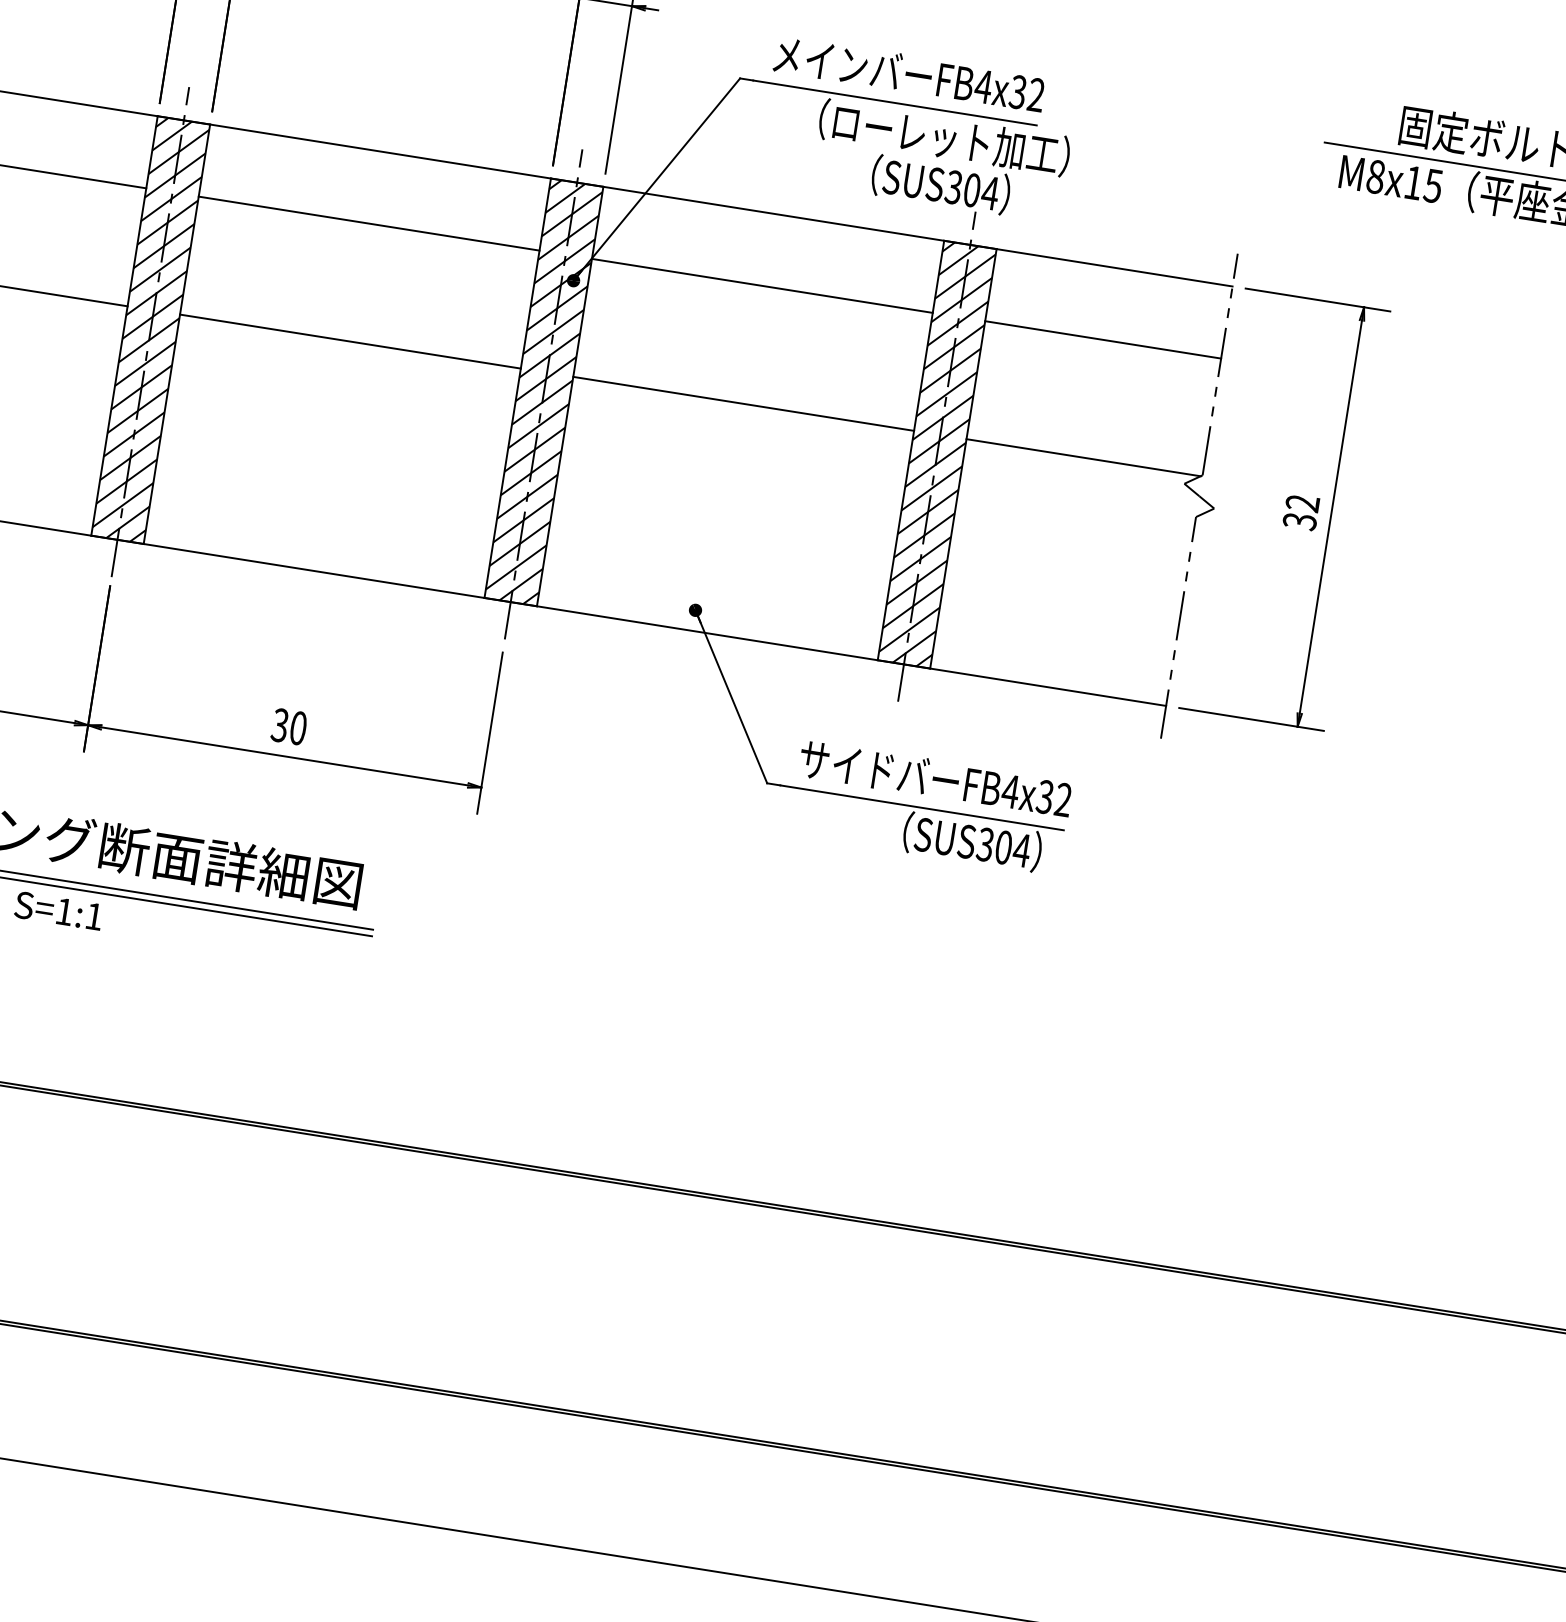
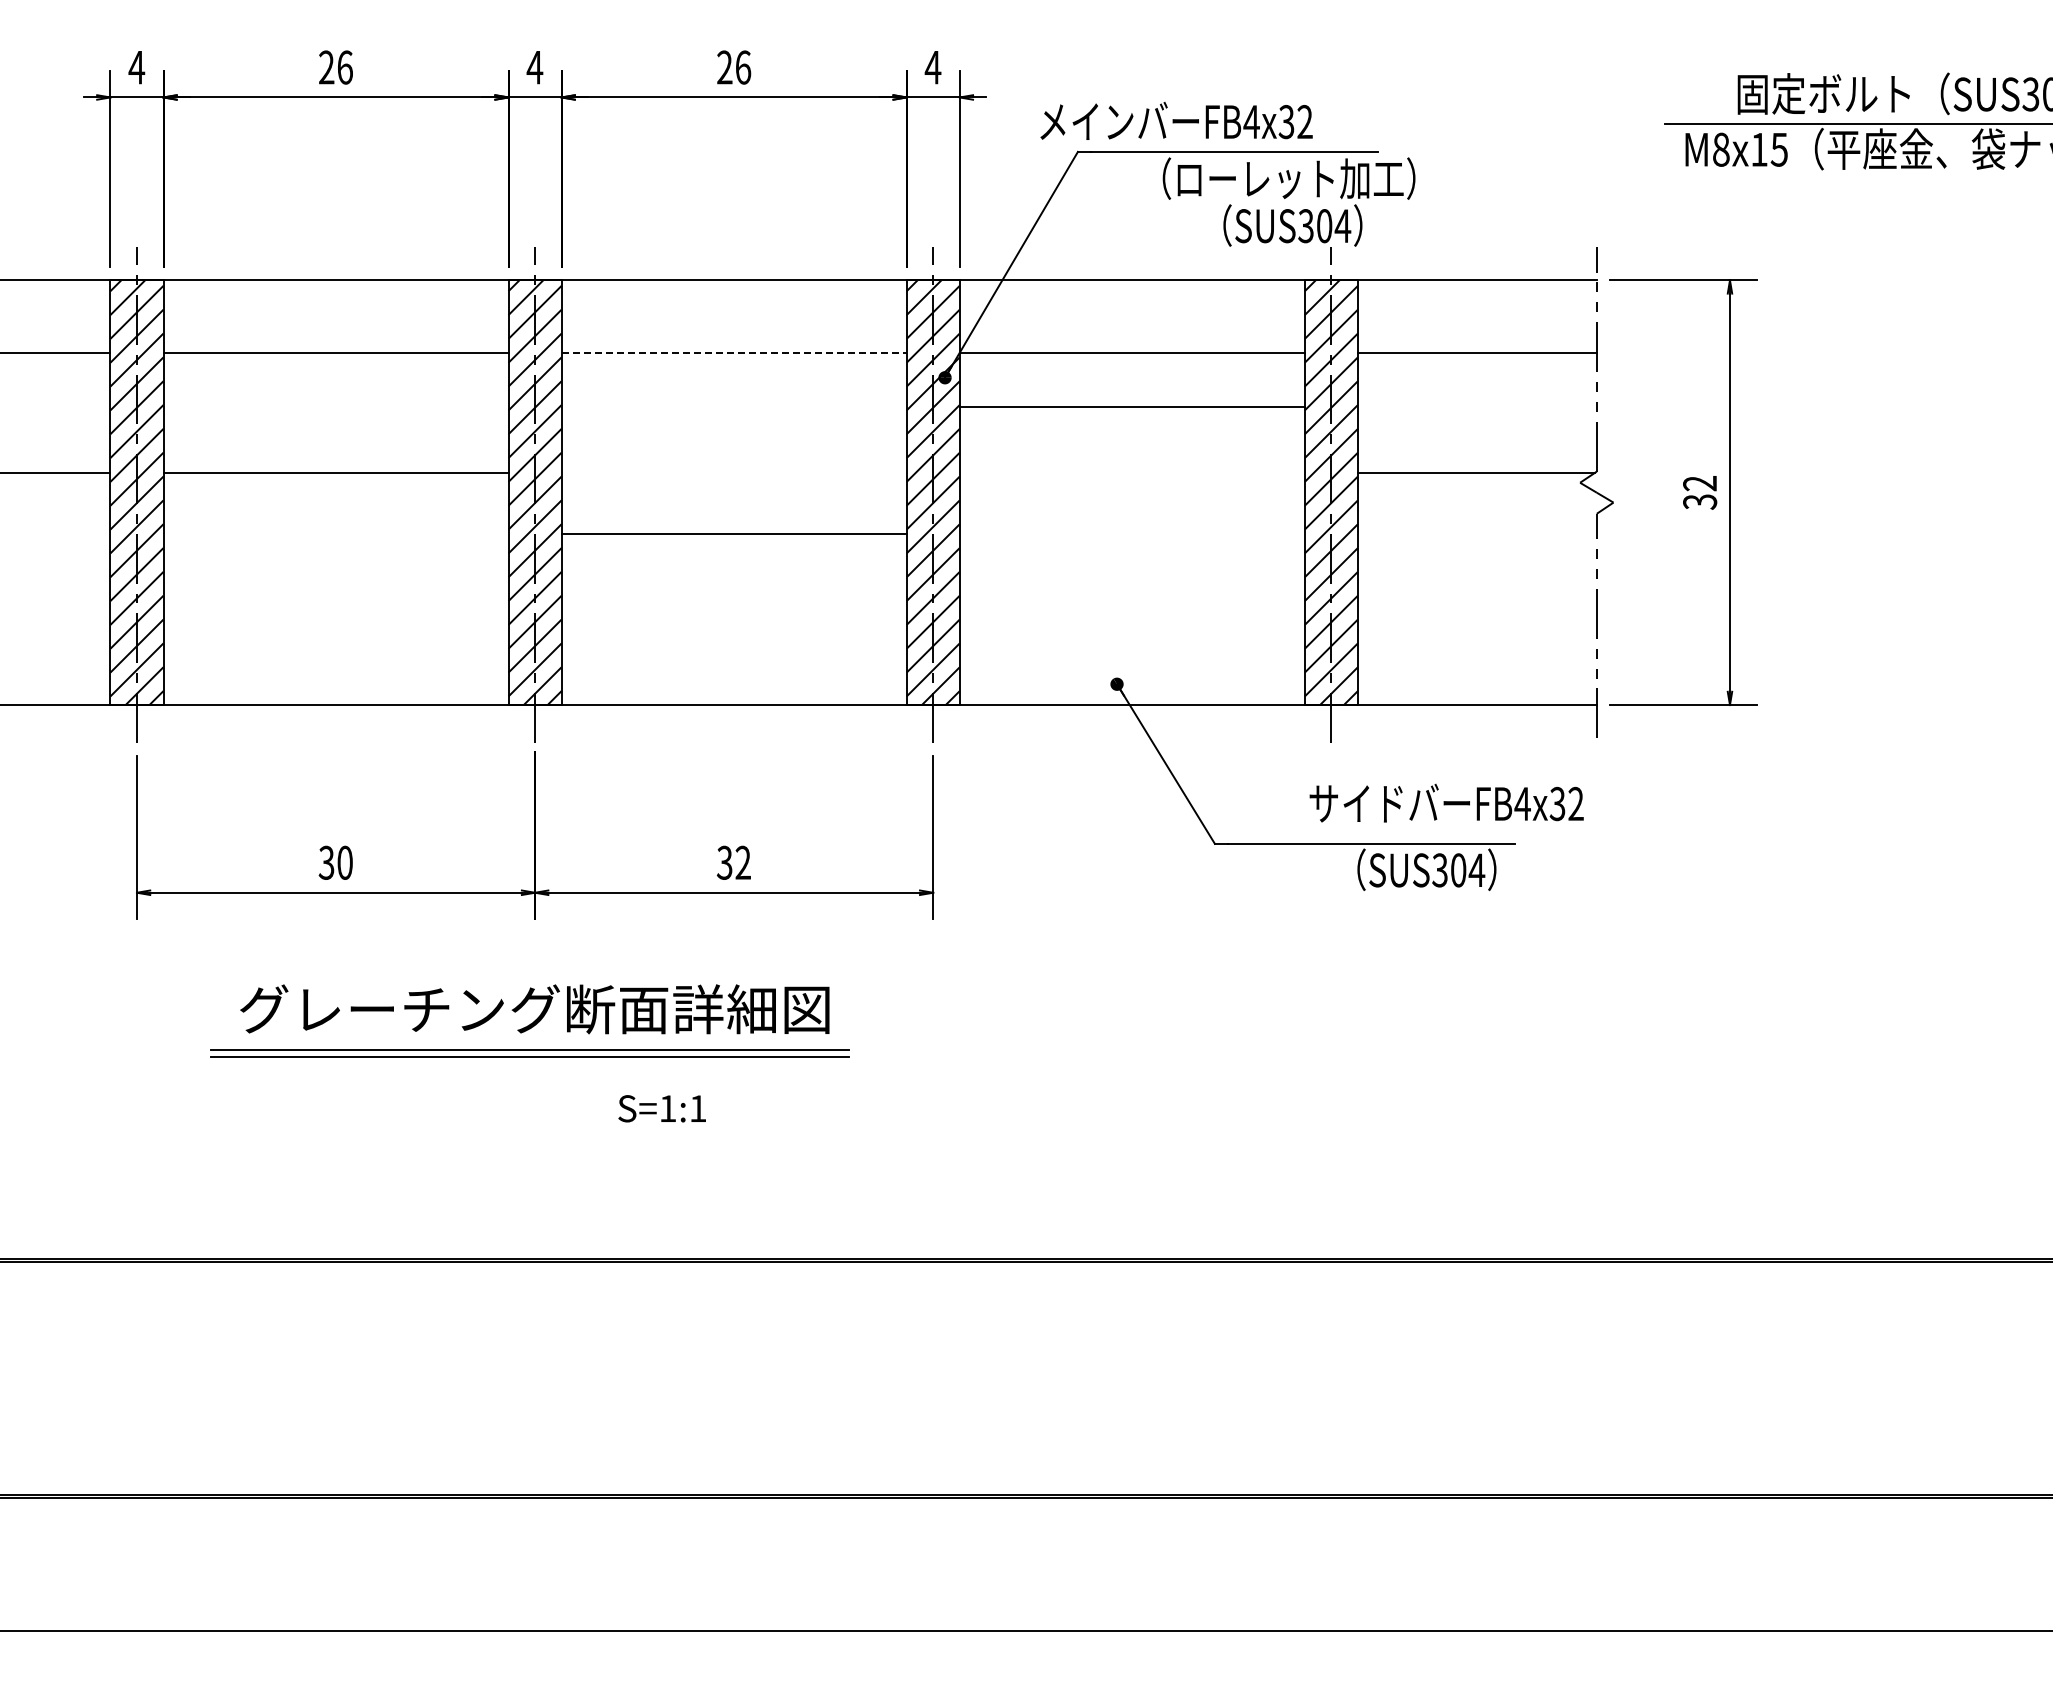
text: (909, 73) -> (1176, 120), moved
line: (369, 223) -> (734, 353), solid -> dashed
line: (349, 341) -> (733, 533), moved
line: (742, 403) -> (1131, 406), moved
text: (297, 727) -> (742, 862), 30 -> 32
text: (935, 779) -> (1446, 803), moved
text: (58, 910) -> (661, 1108), moved

